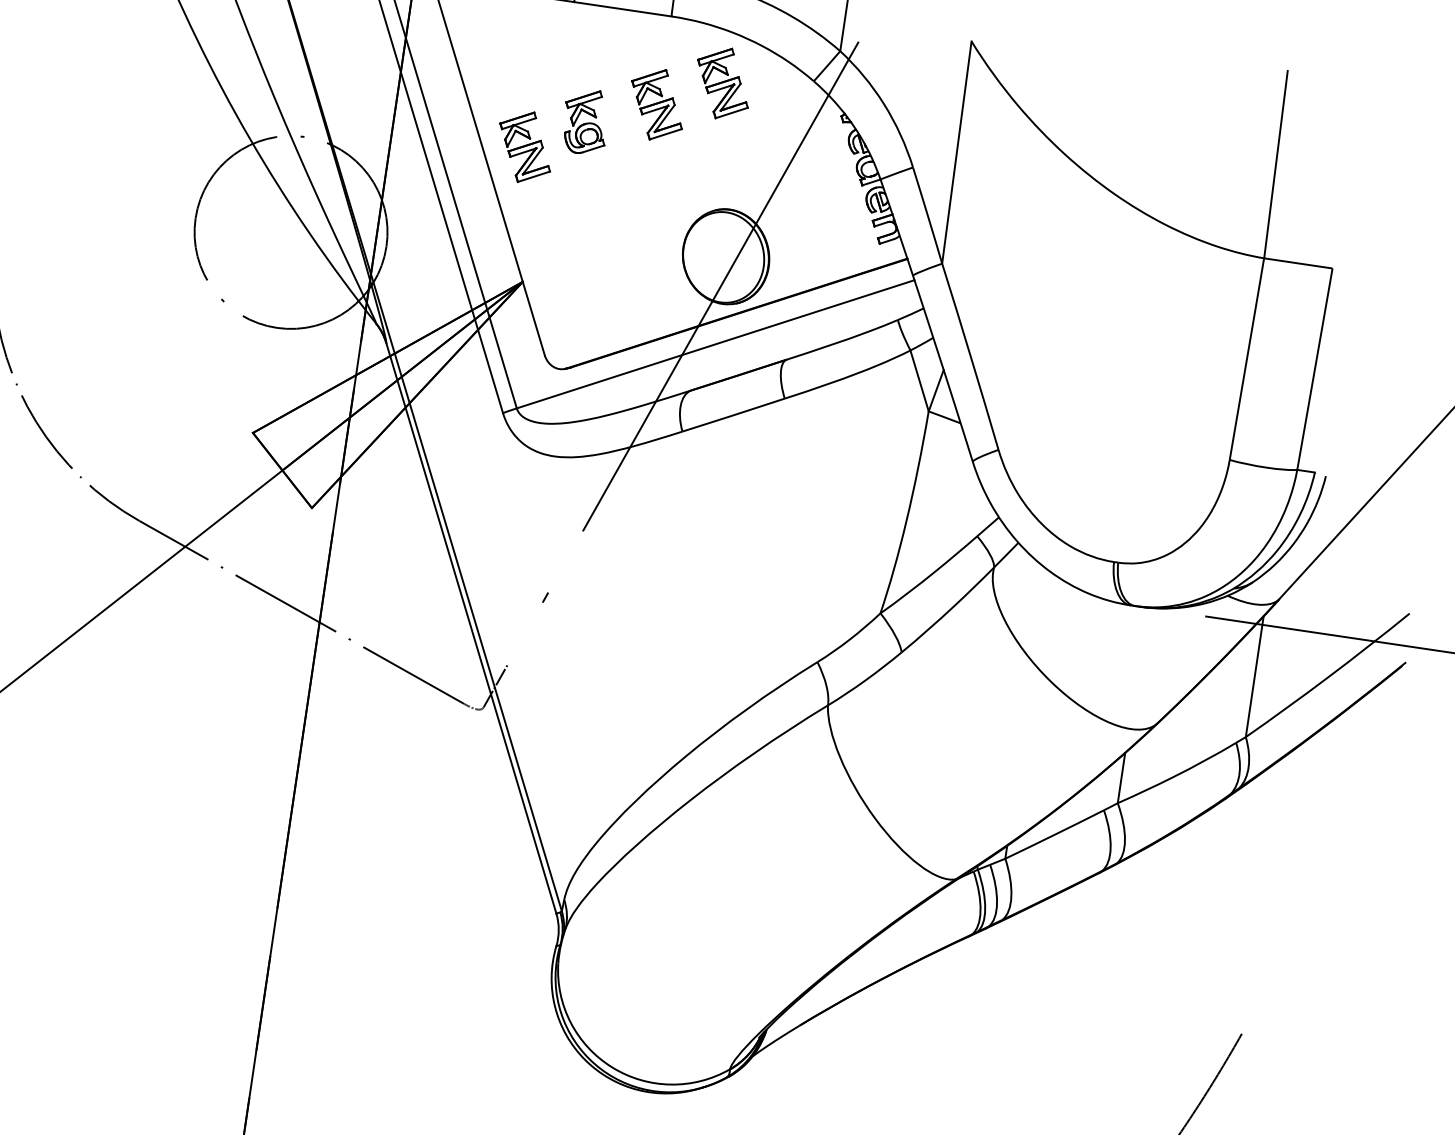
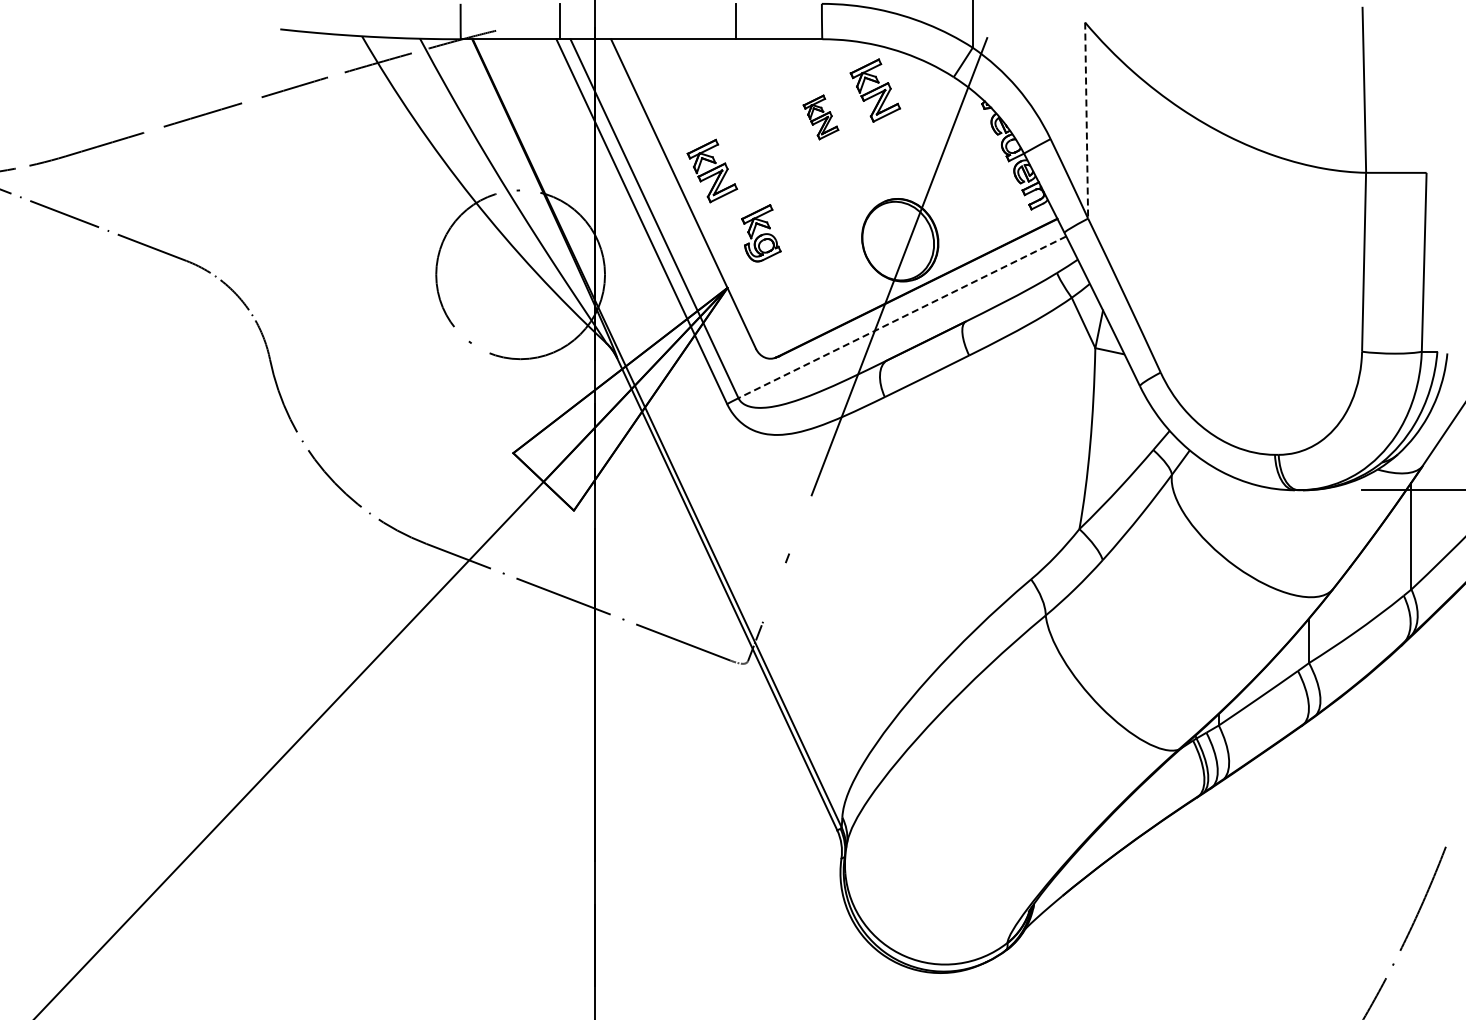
part: (656, 104) -> (820, 117), size x0.7
part: (585, 121) -> (761, 233), moved
line: (956, 153) -> (1086, 121), solid -> dashed
line: (715, 344) -> (902, 317), solid -> dashed

